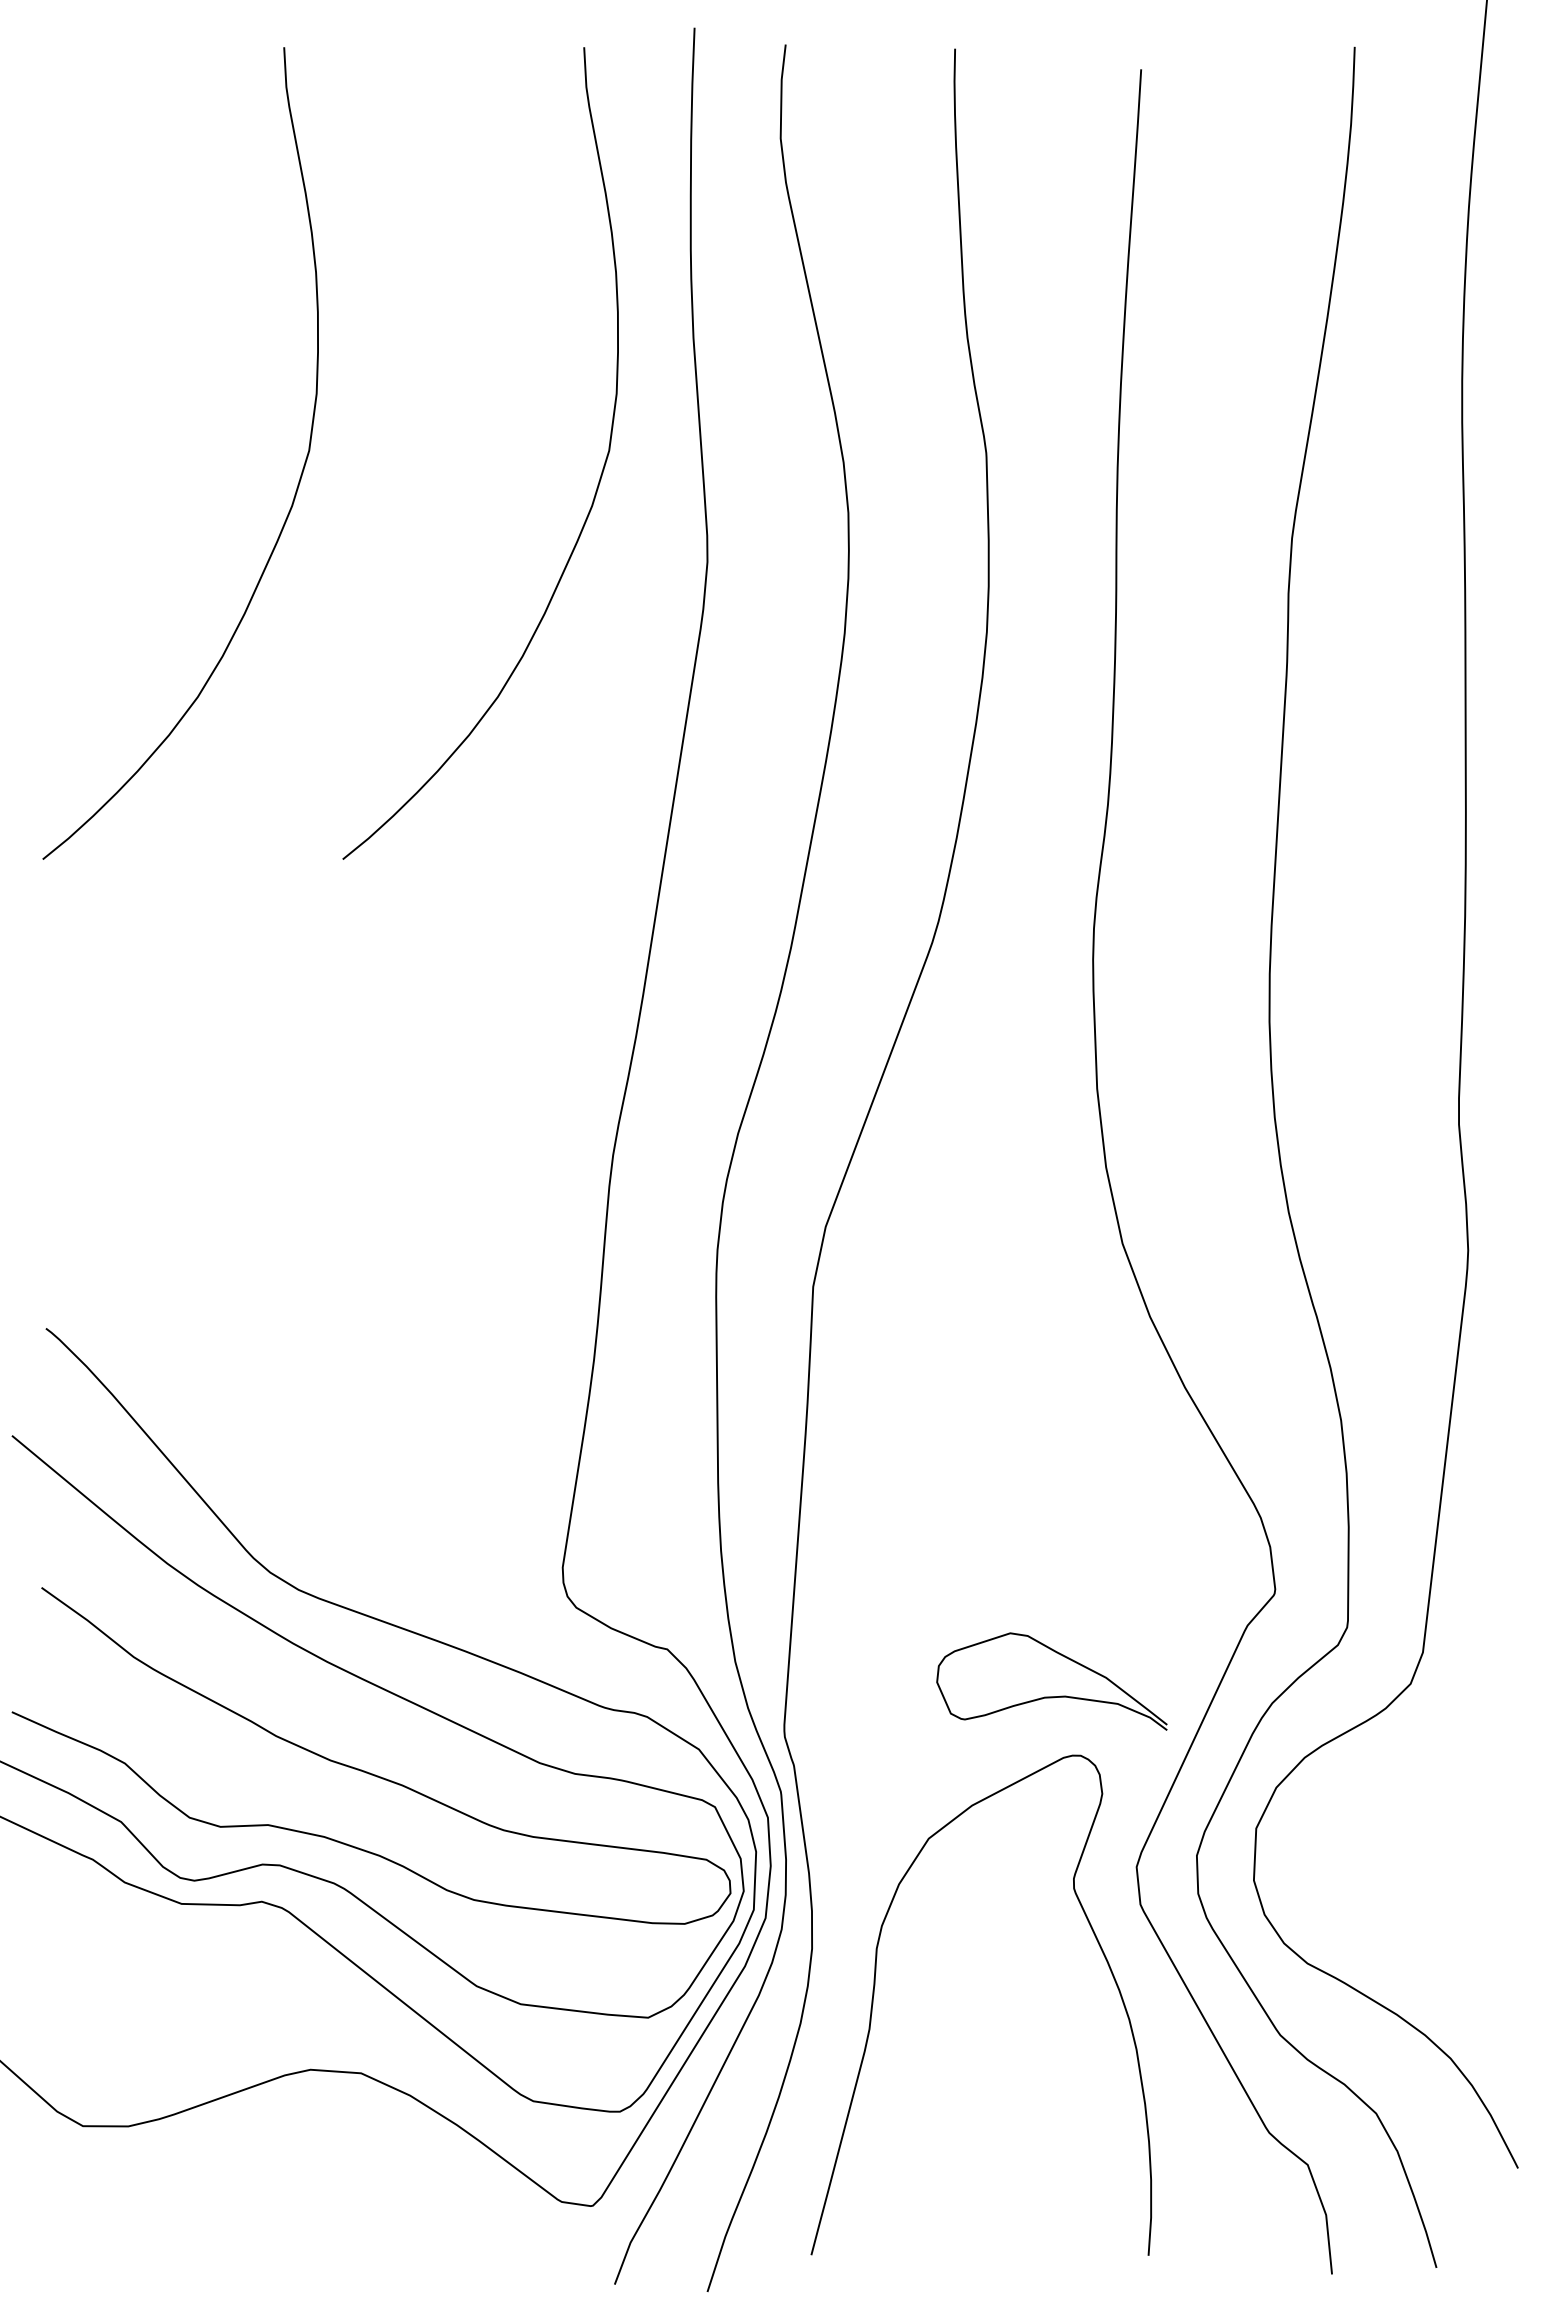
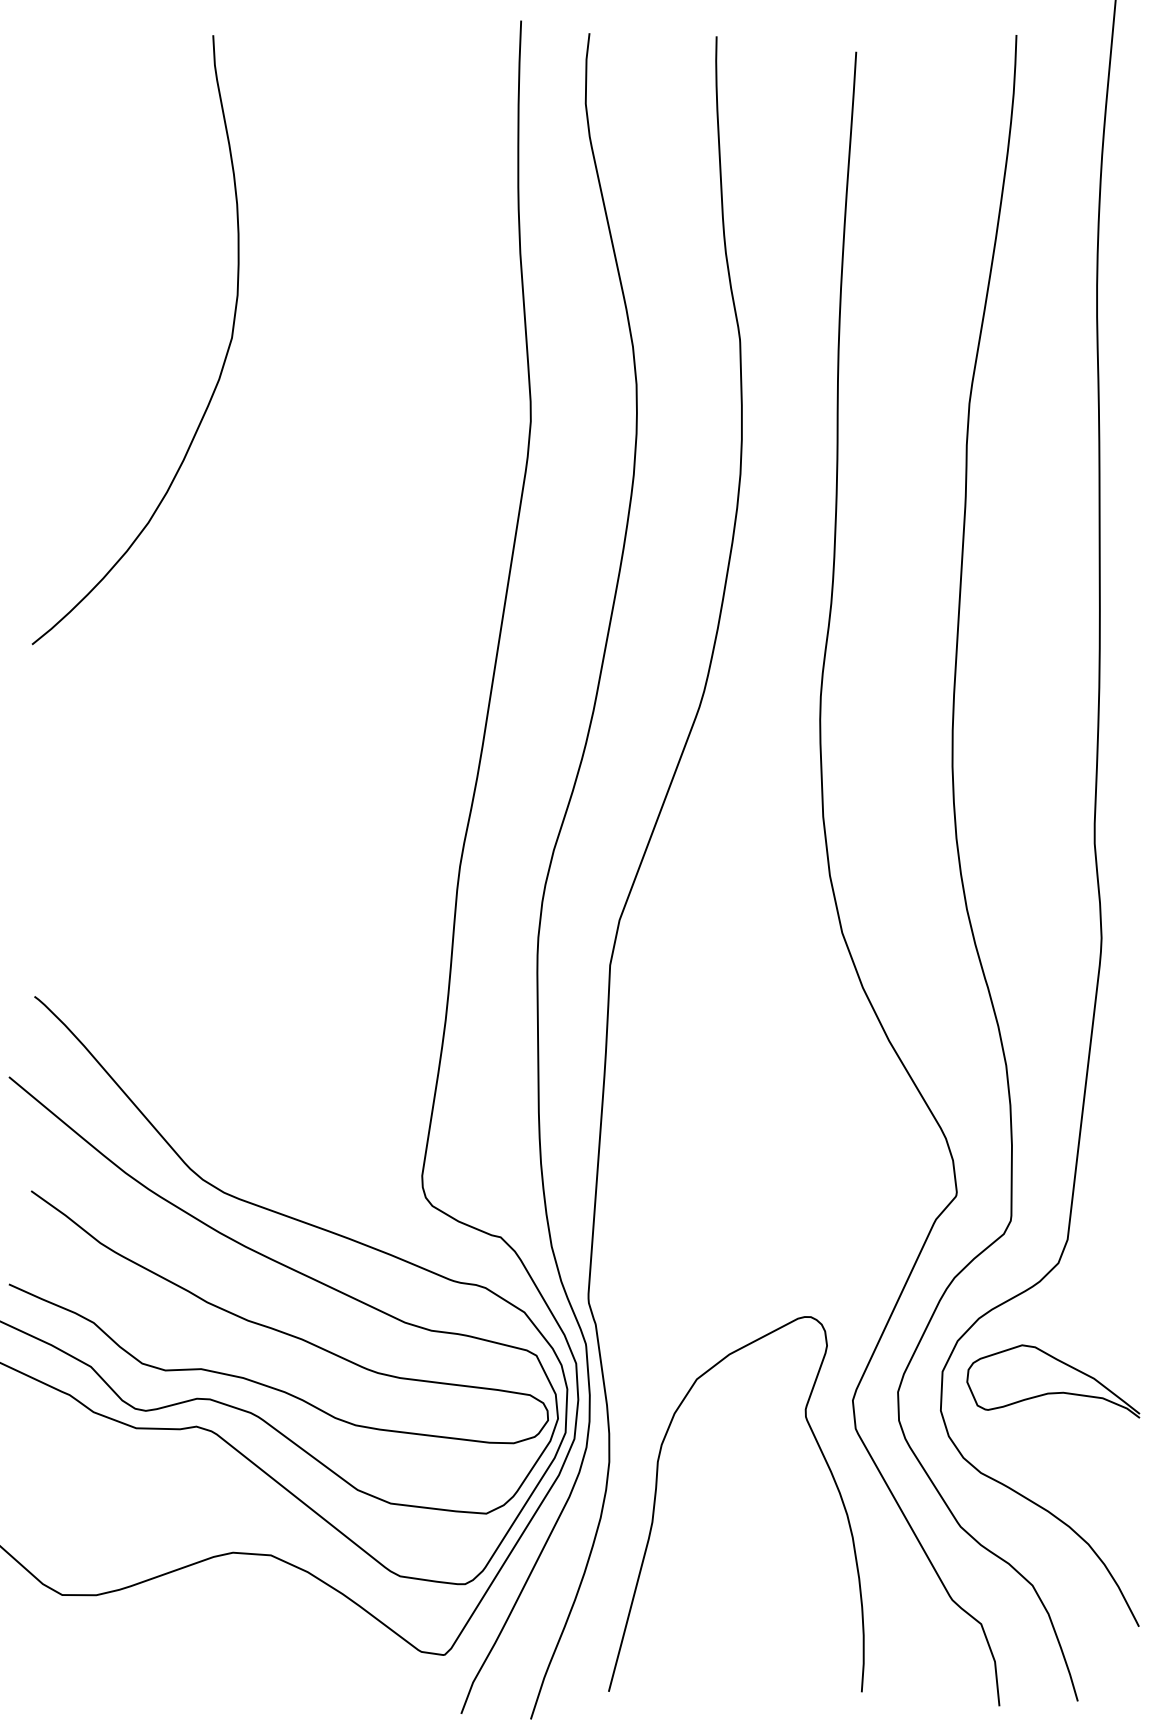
curve: (596, 487) -> (447, 365), removed
curve: (1051, 1696) -> (1053, 1392), moved

